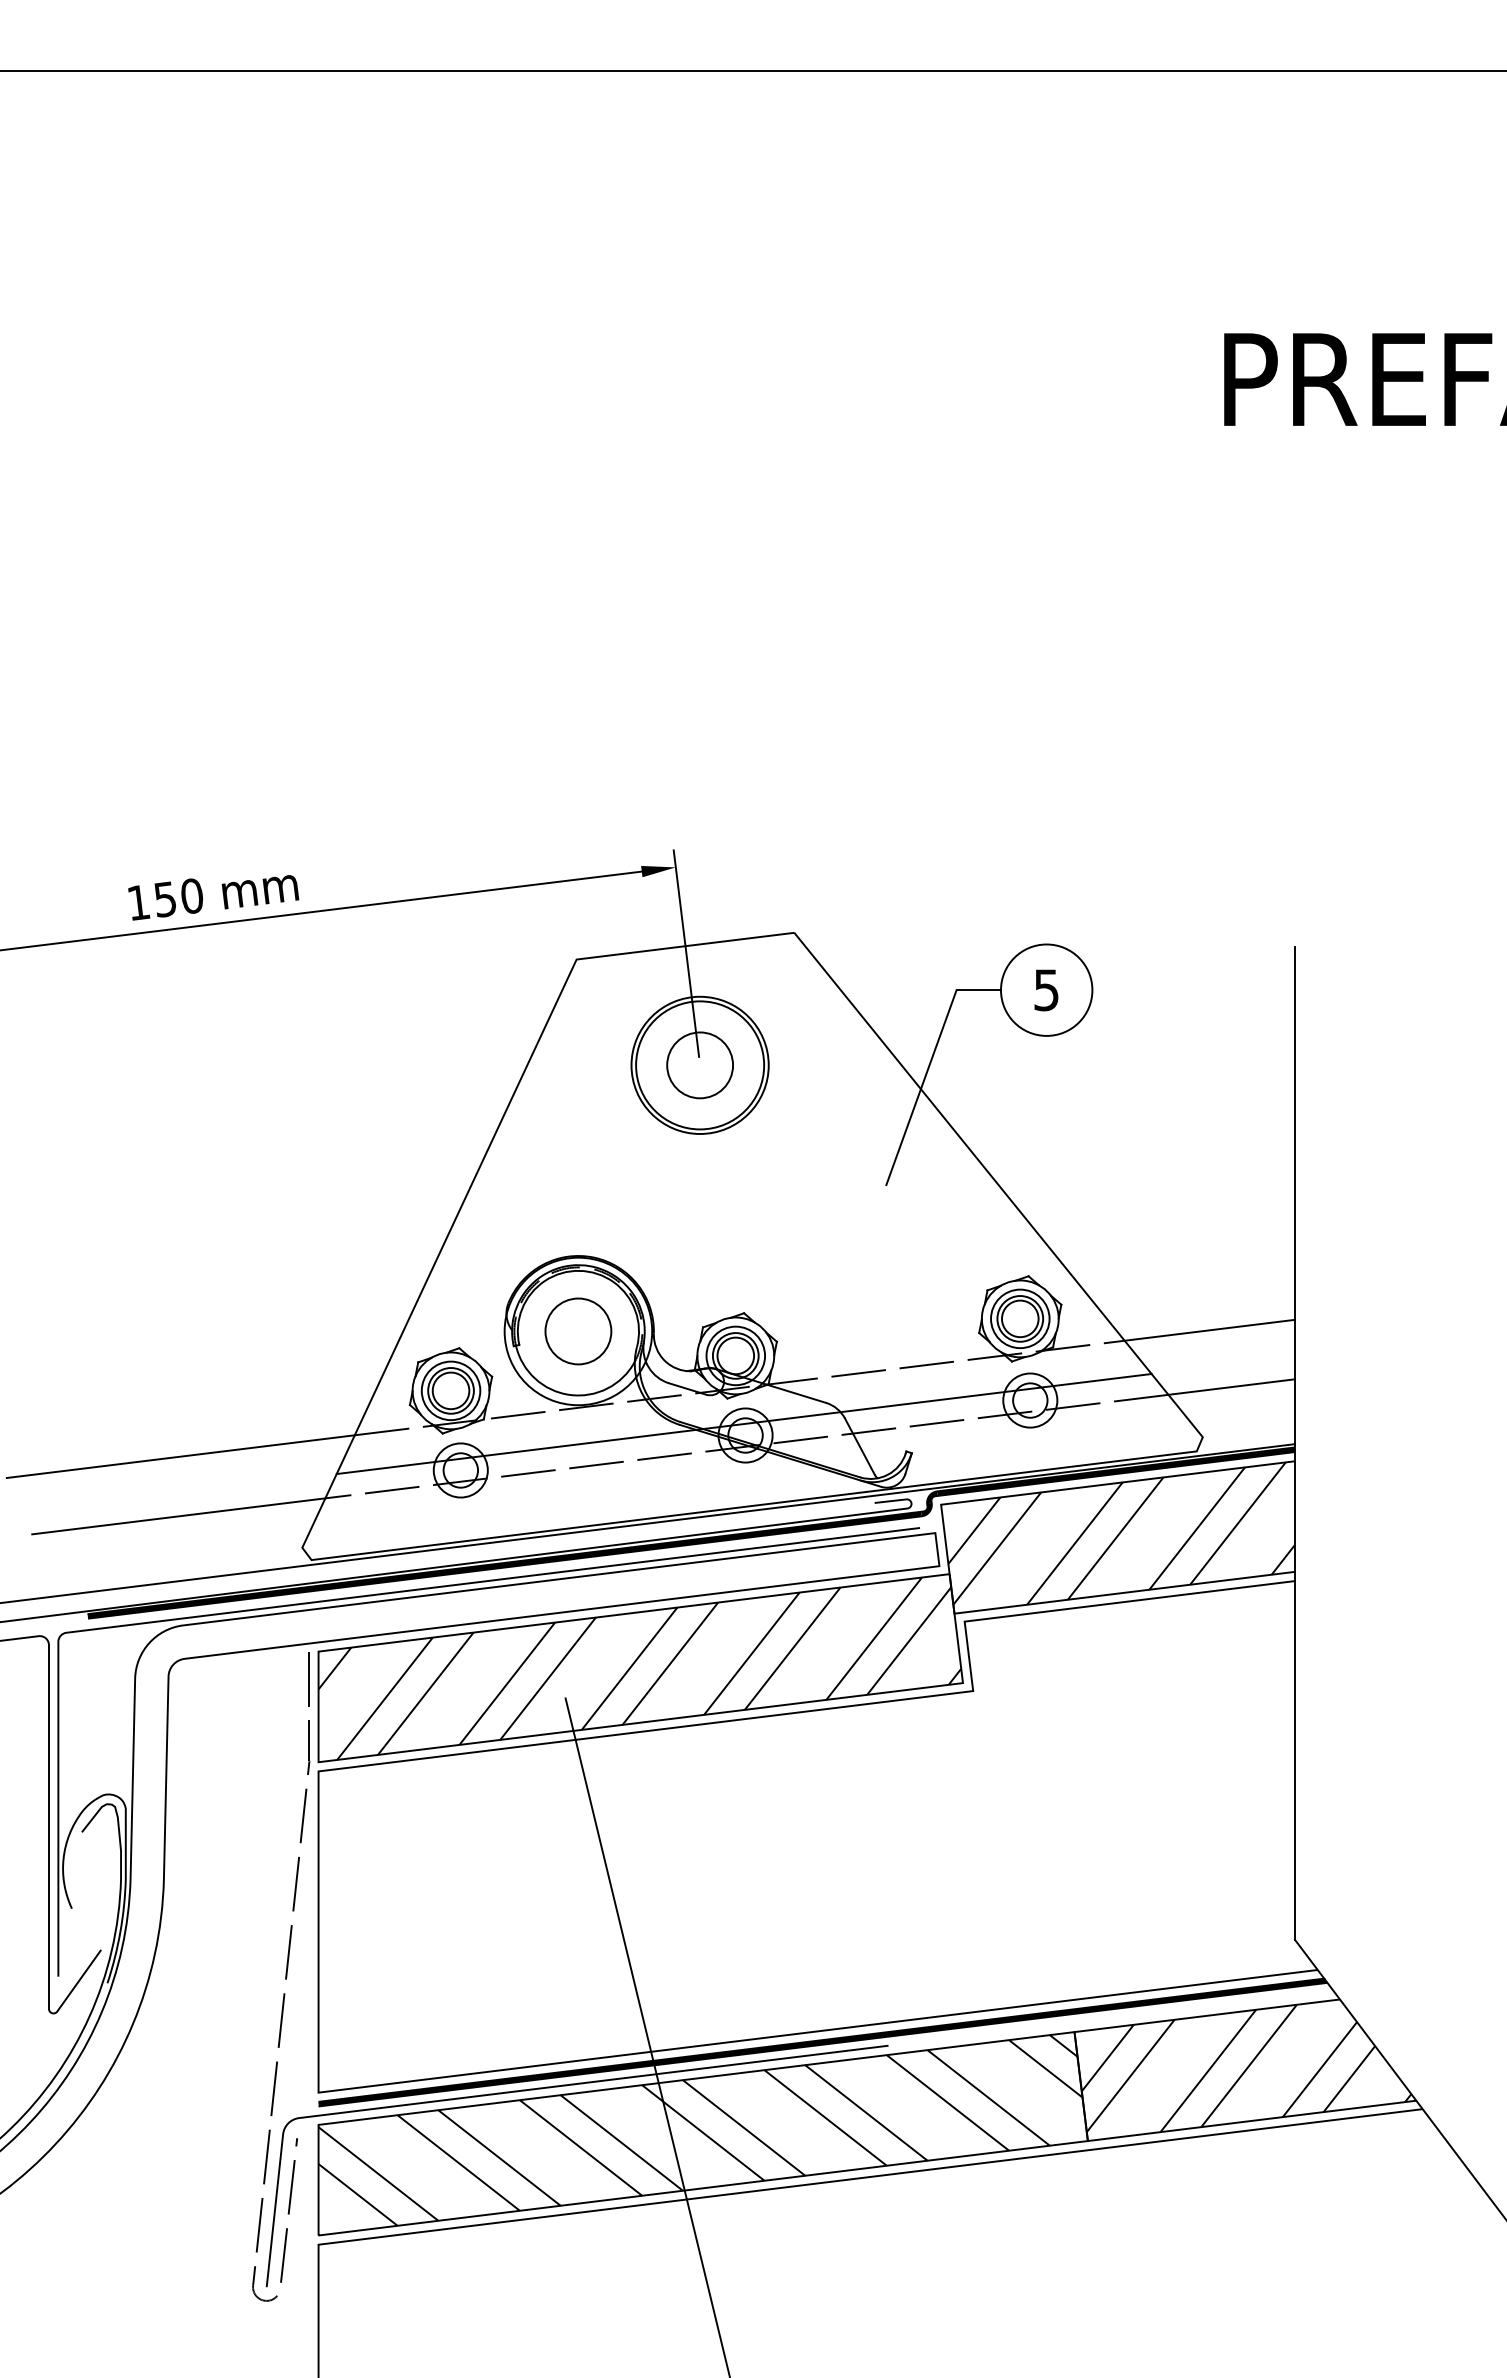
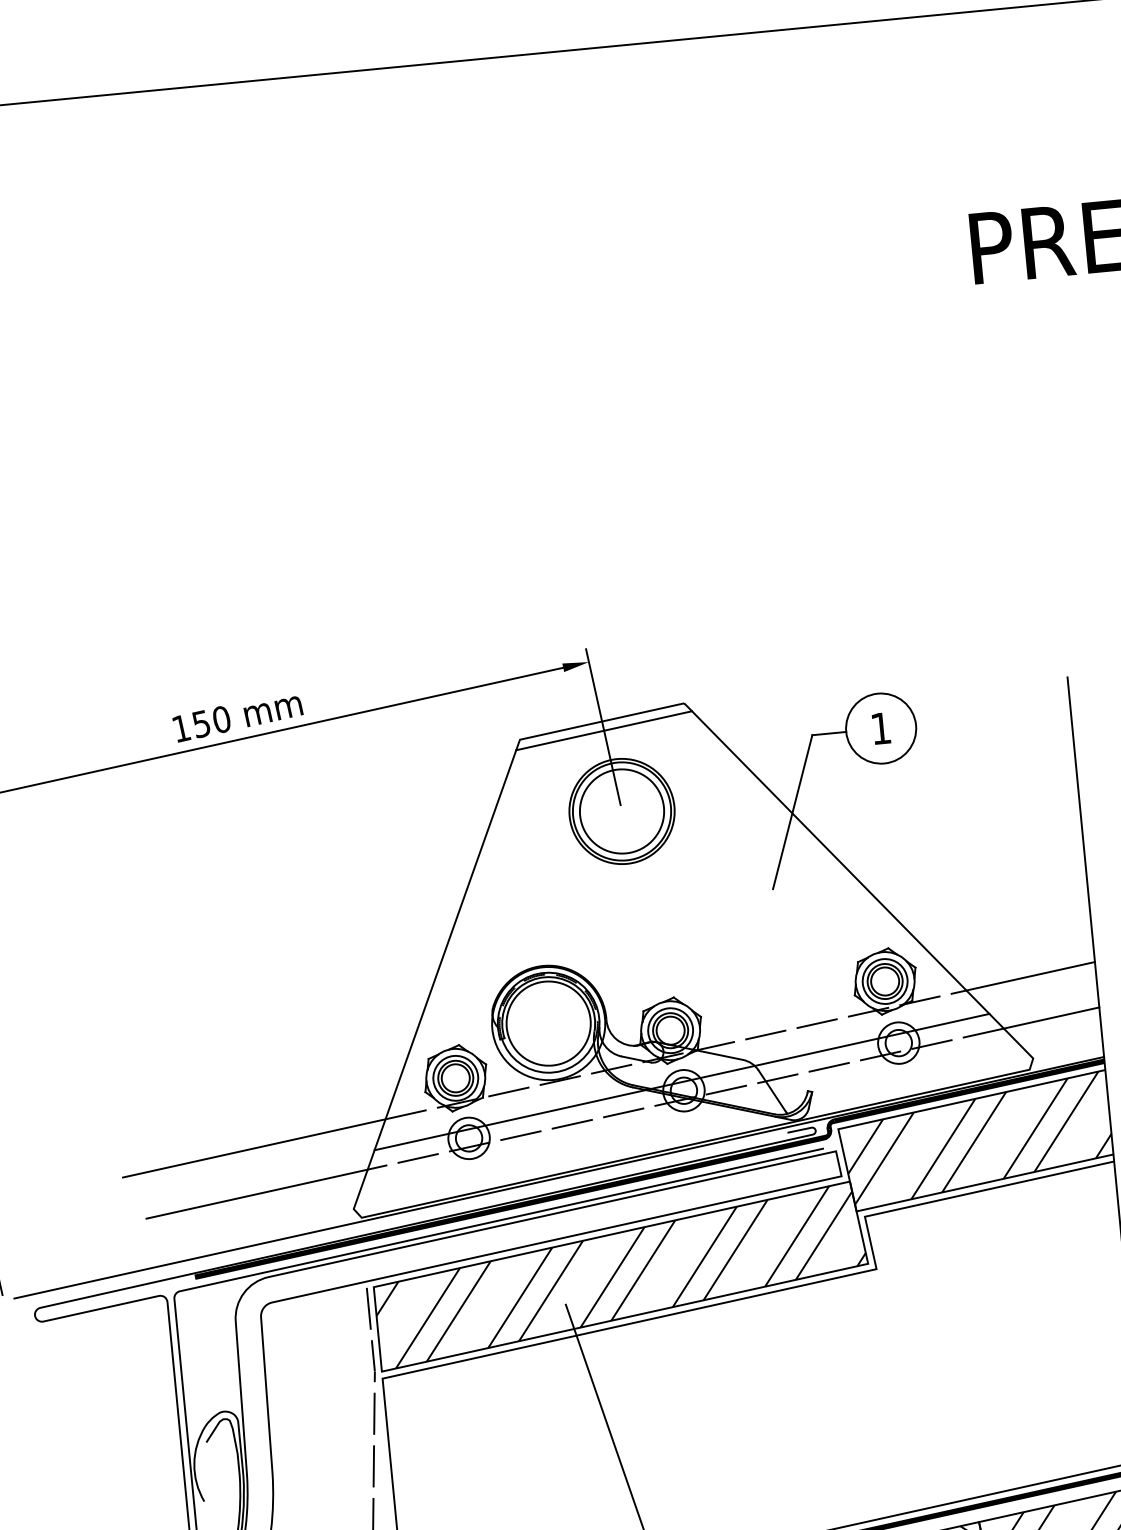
line: (686, 958) -> (603, 730), added
text: (1046, 990) -> (881, 728), 5 -> 1
circle: (700, 1065) -> (622, 811), size x1.67
circle: (578, 1331) -> (548, 1023), size x1.67

